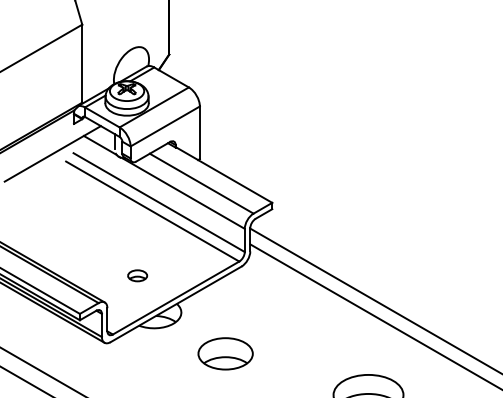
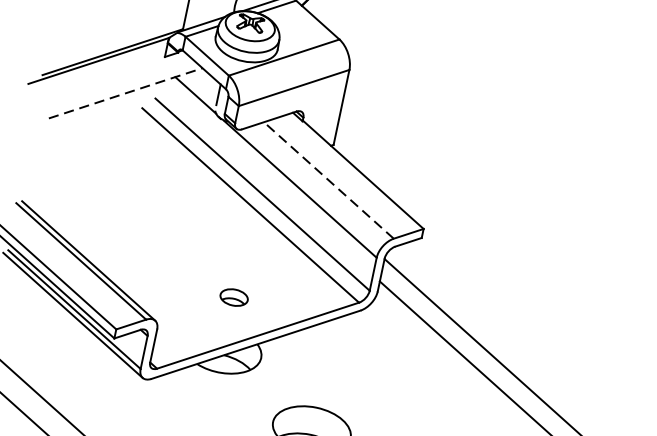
line: (52, 153) -> (125, 92), solid -> dashed
line: (201, 183) -> (328, 180), solid -> dashed
part: (137, 275) -> (234, 297), moved

